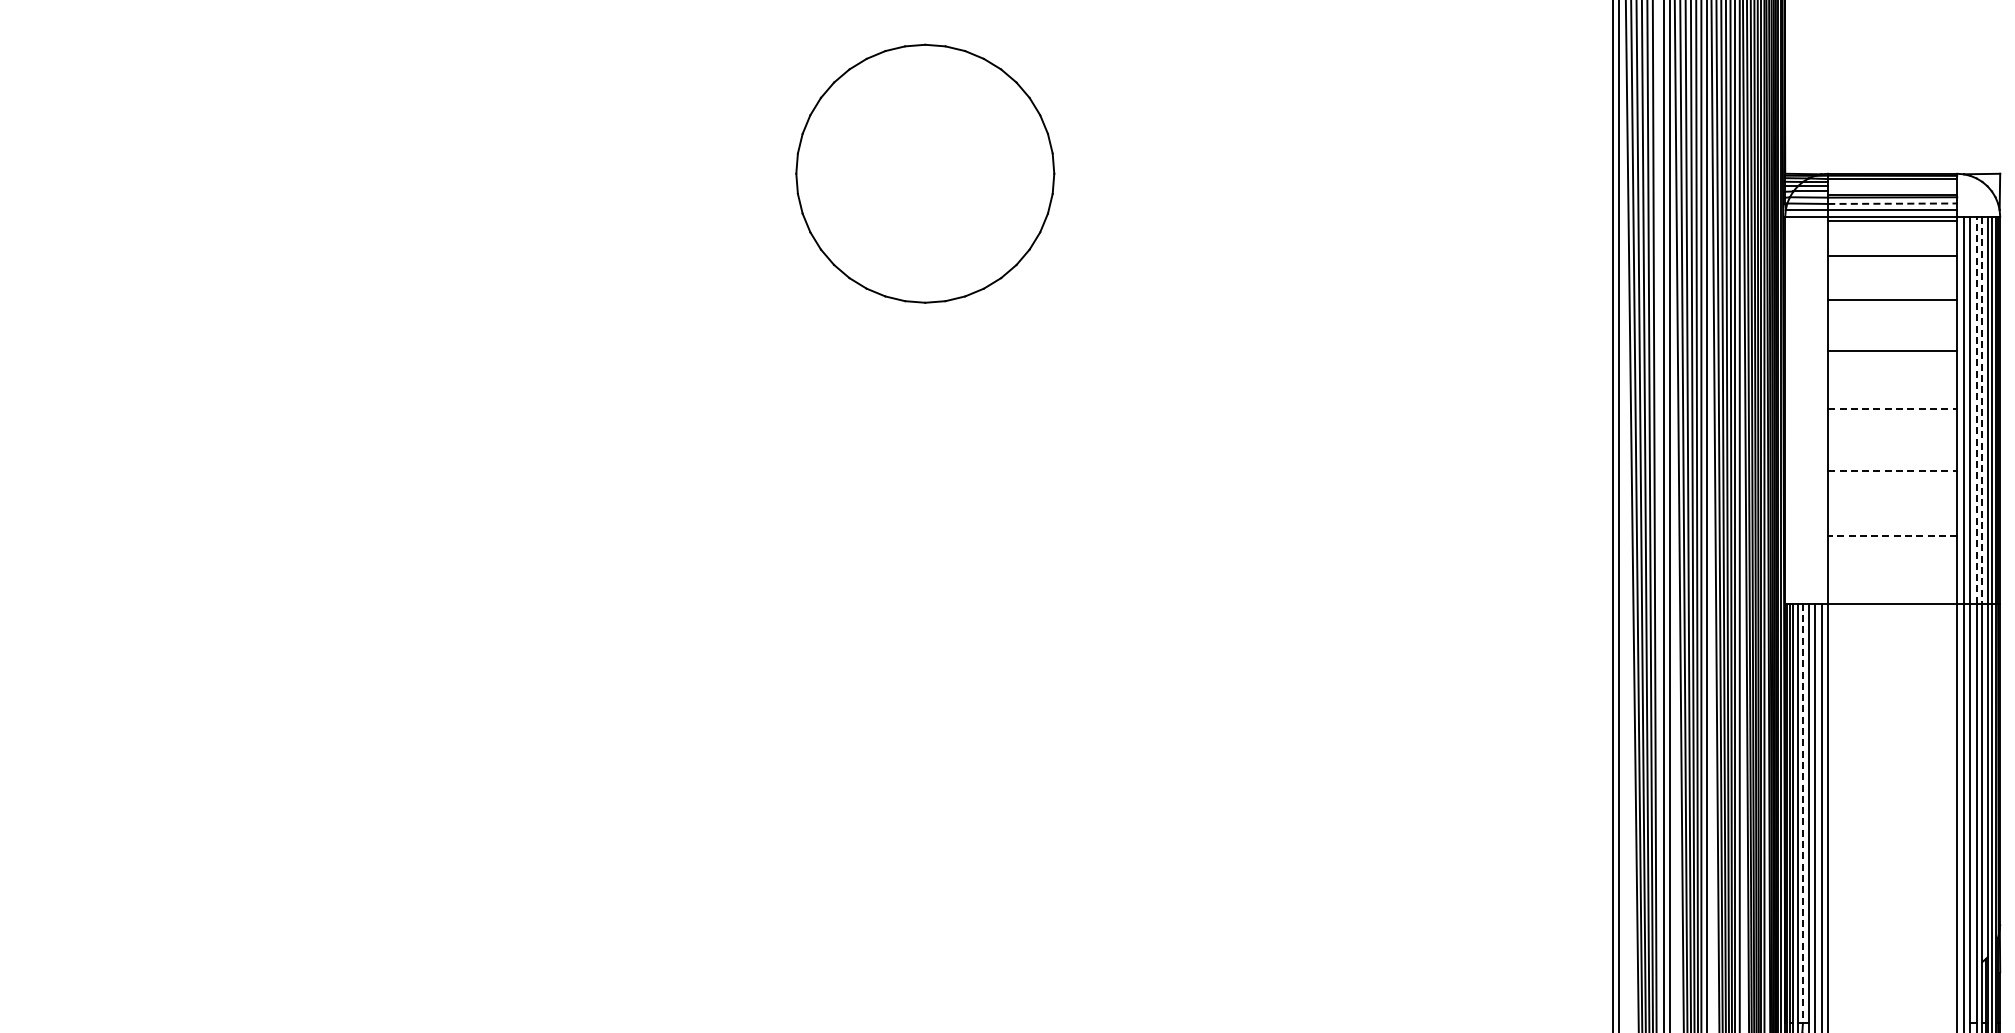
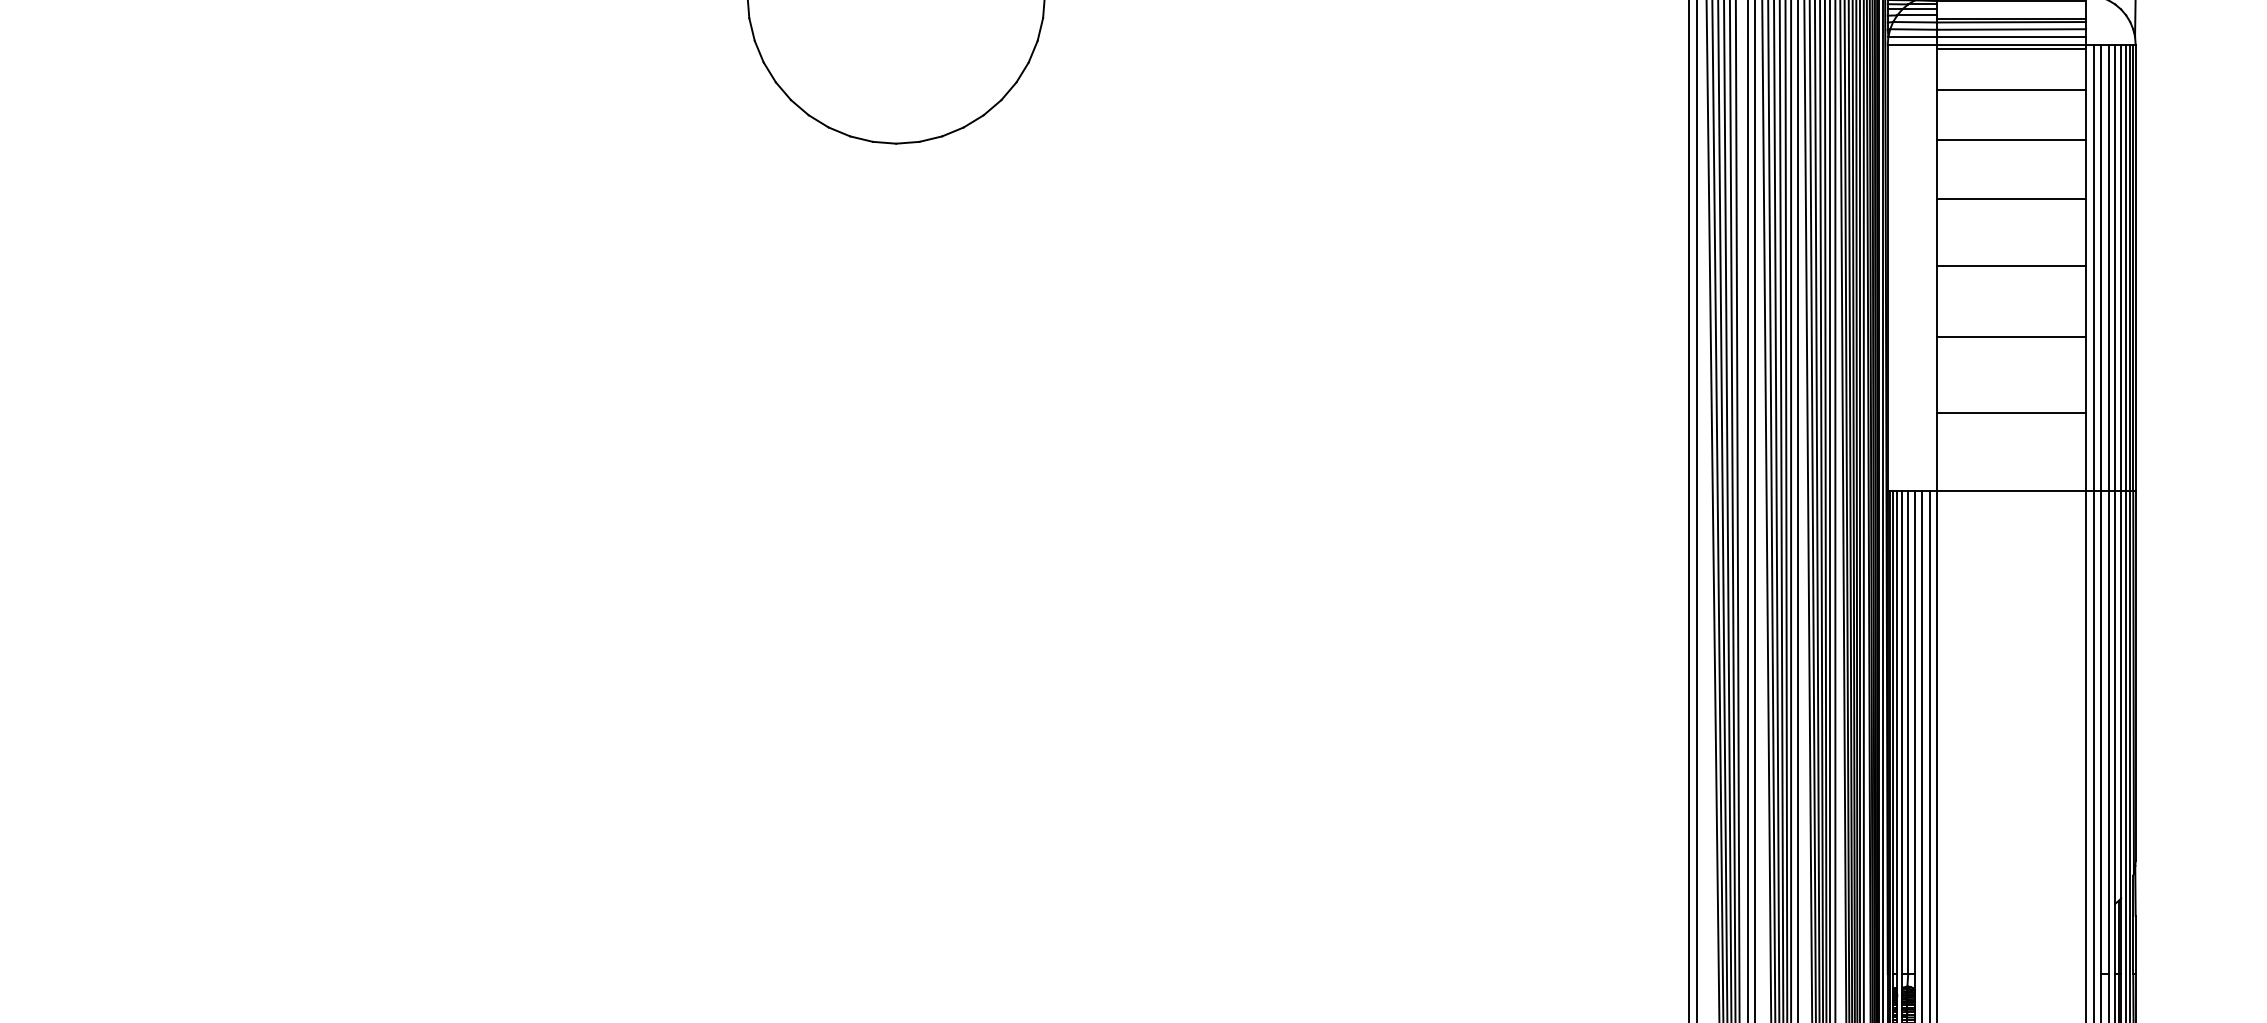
line: (1893, 203) -> (2012, 29), dashed -> solid
line: (1893, 408) -> (2012, 265), dashed -> solid
line: (1976, 409) -> (2108, 266), dashed -> solid
line: (1982, 410) -> (2115, 267), dashed -> solid
line: (1893, 470) -> (2012, 337), dashed -> solid
line: (1892, 536) -> (2011, 413), dashed -> solid
line: (1802, 813) -> (1907, 732), dashed -> solid

